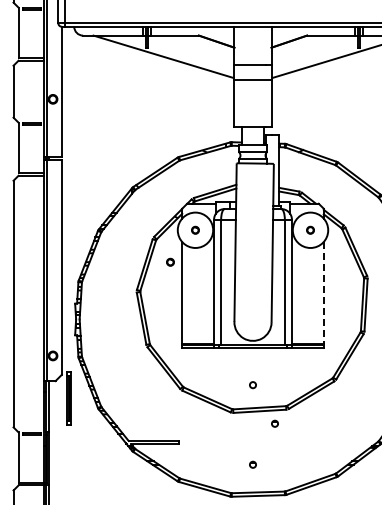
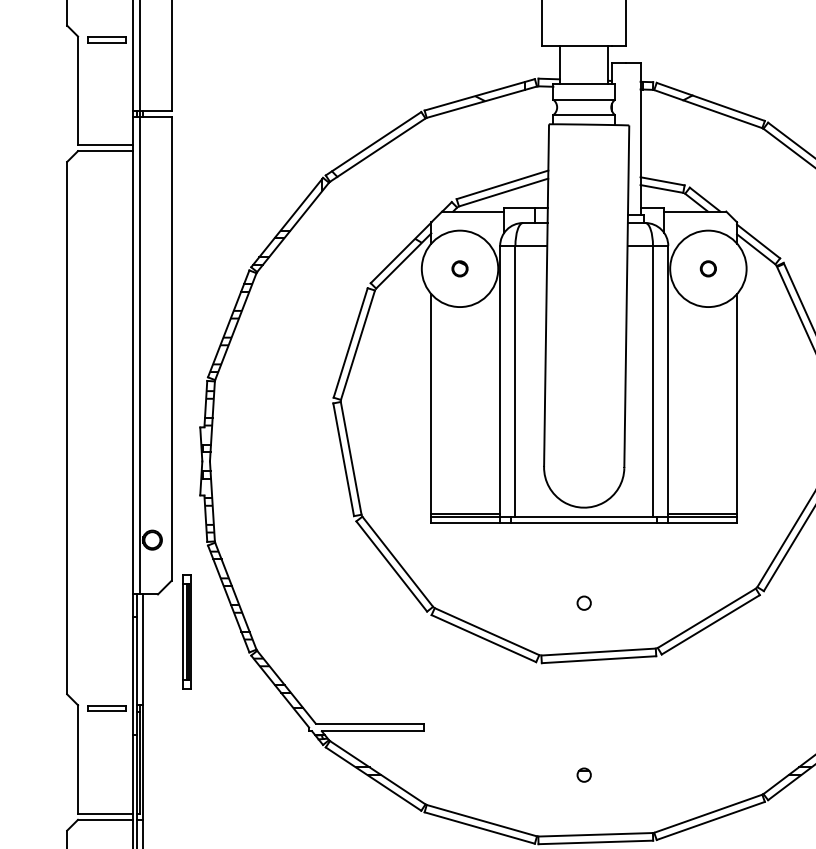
part: (170, 261) -> (406, 336), removed
line: (323, 292) -> (736, 403), dashed -> solid
part: (274, 423) -> (630, 686), removed

